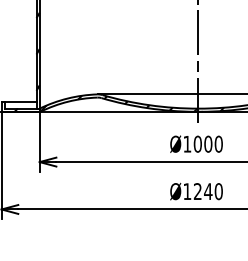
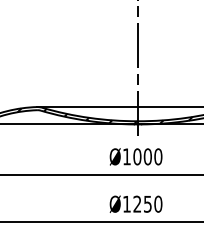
text: (208, 191) -> (148, 204), Ø1240 -> Ø1250

